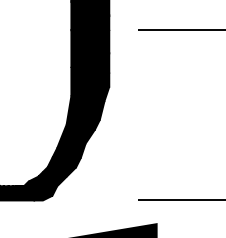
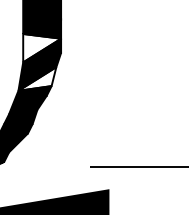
fill: (90, 81) -> (42, 47), removed
fill: (85, 112) -> (37, 78), removed

